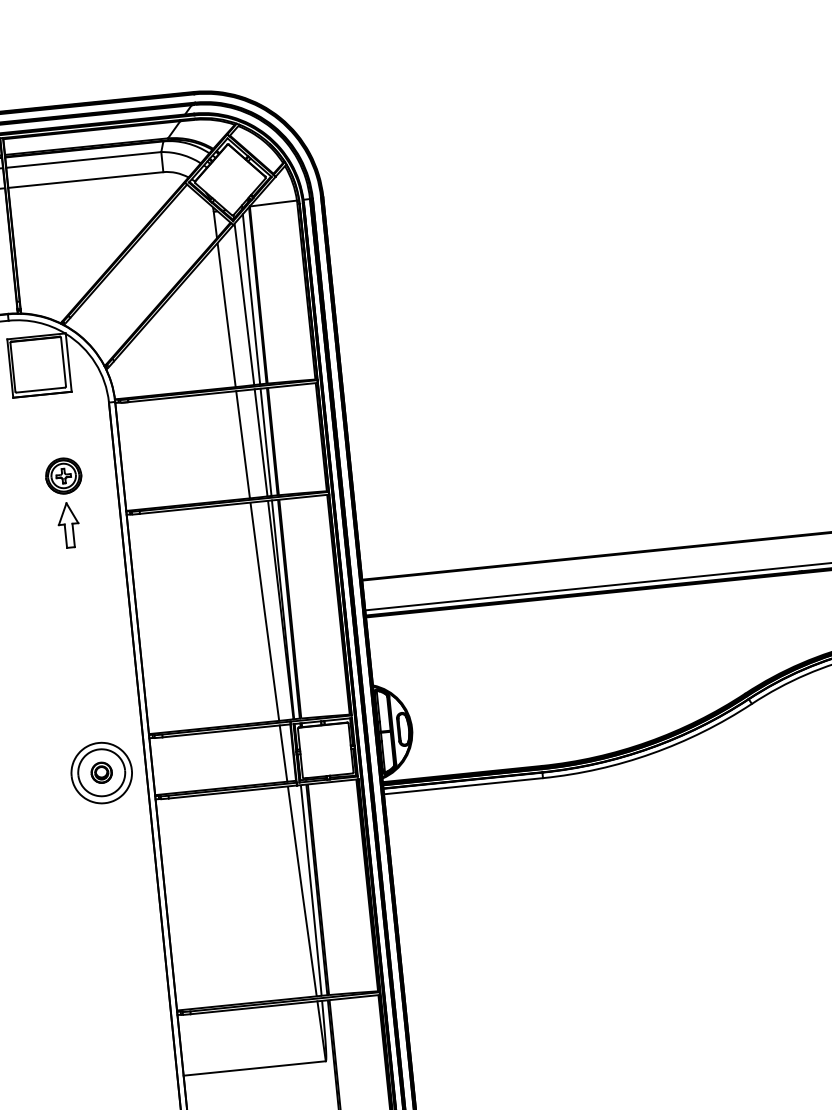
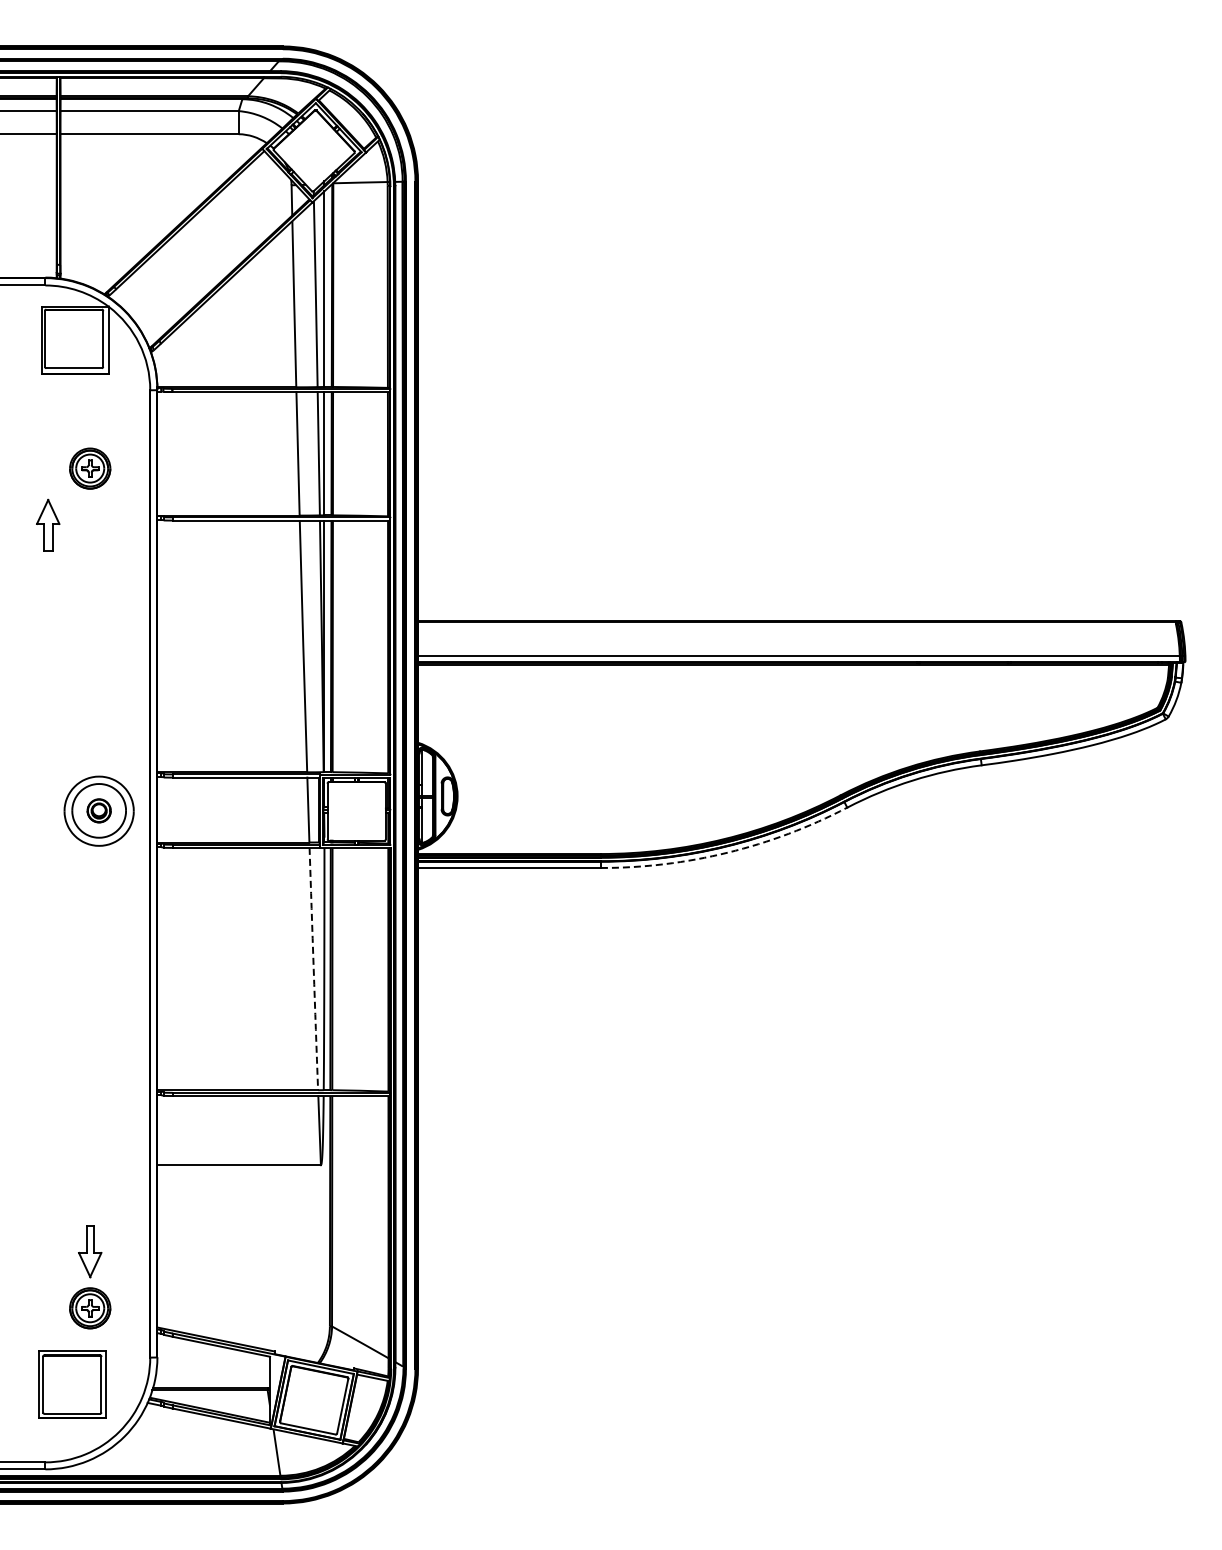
part: (68, 524) -> (48, 524), moved
arc: (651, 753) -> (727, 852), solid -> dashed
arc: (302, 891) -> (313, 969), solid -> dashed

